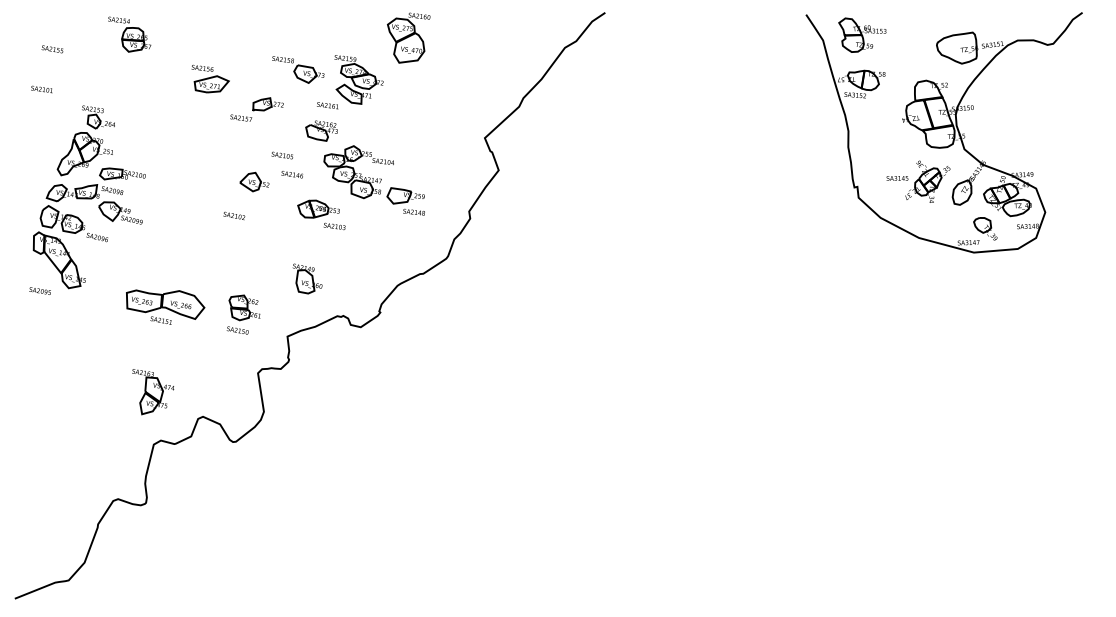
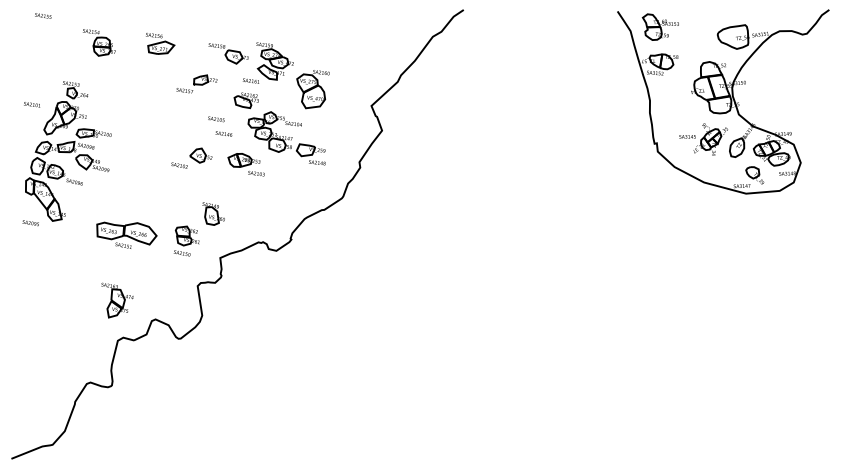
part: (129, 34) -> (99, 42), moved
part: (407, 38) -> (312, 89), moved
text: (52, 48) -> (43, 15), moved
part: (210, 78) -> (160, 43), moved
text: (42, 89) -> (32, 104), moved
part: (253, 181) -> (200, 155), moved
part: (307, 278) -> (213, 213), moved

